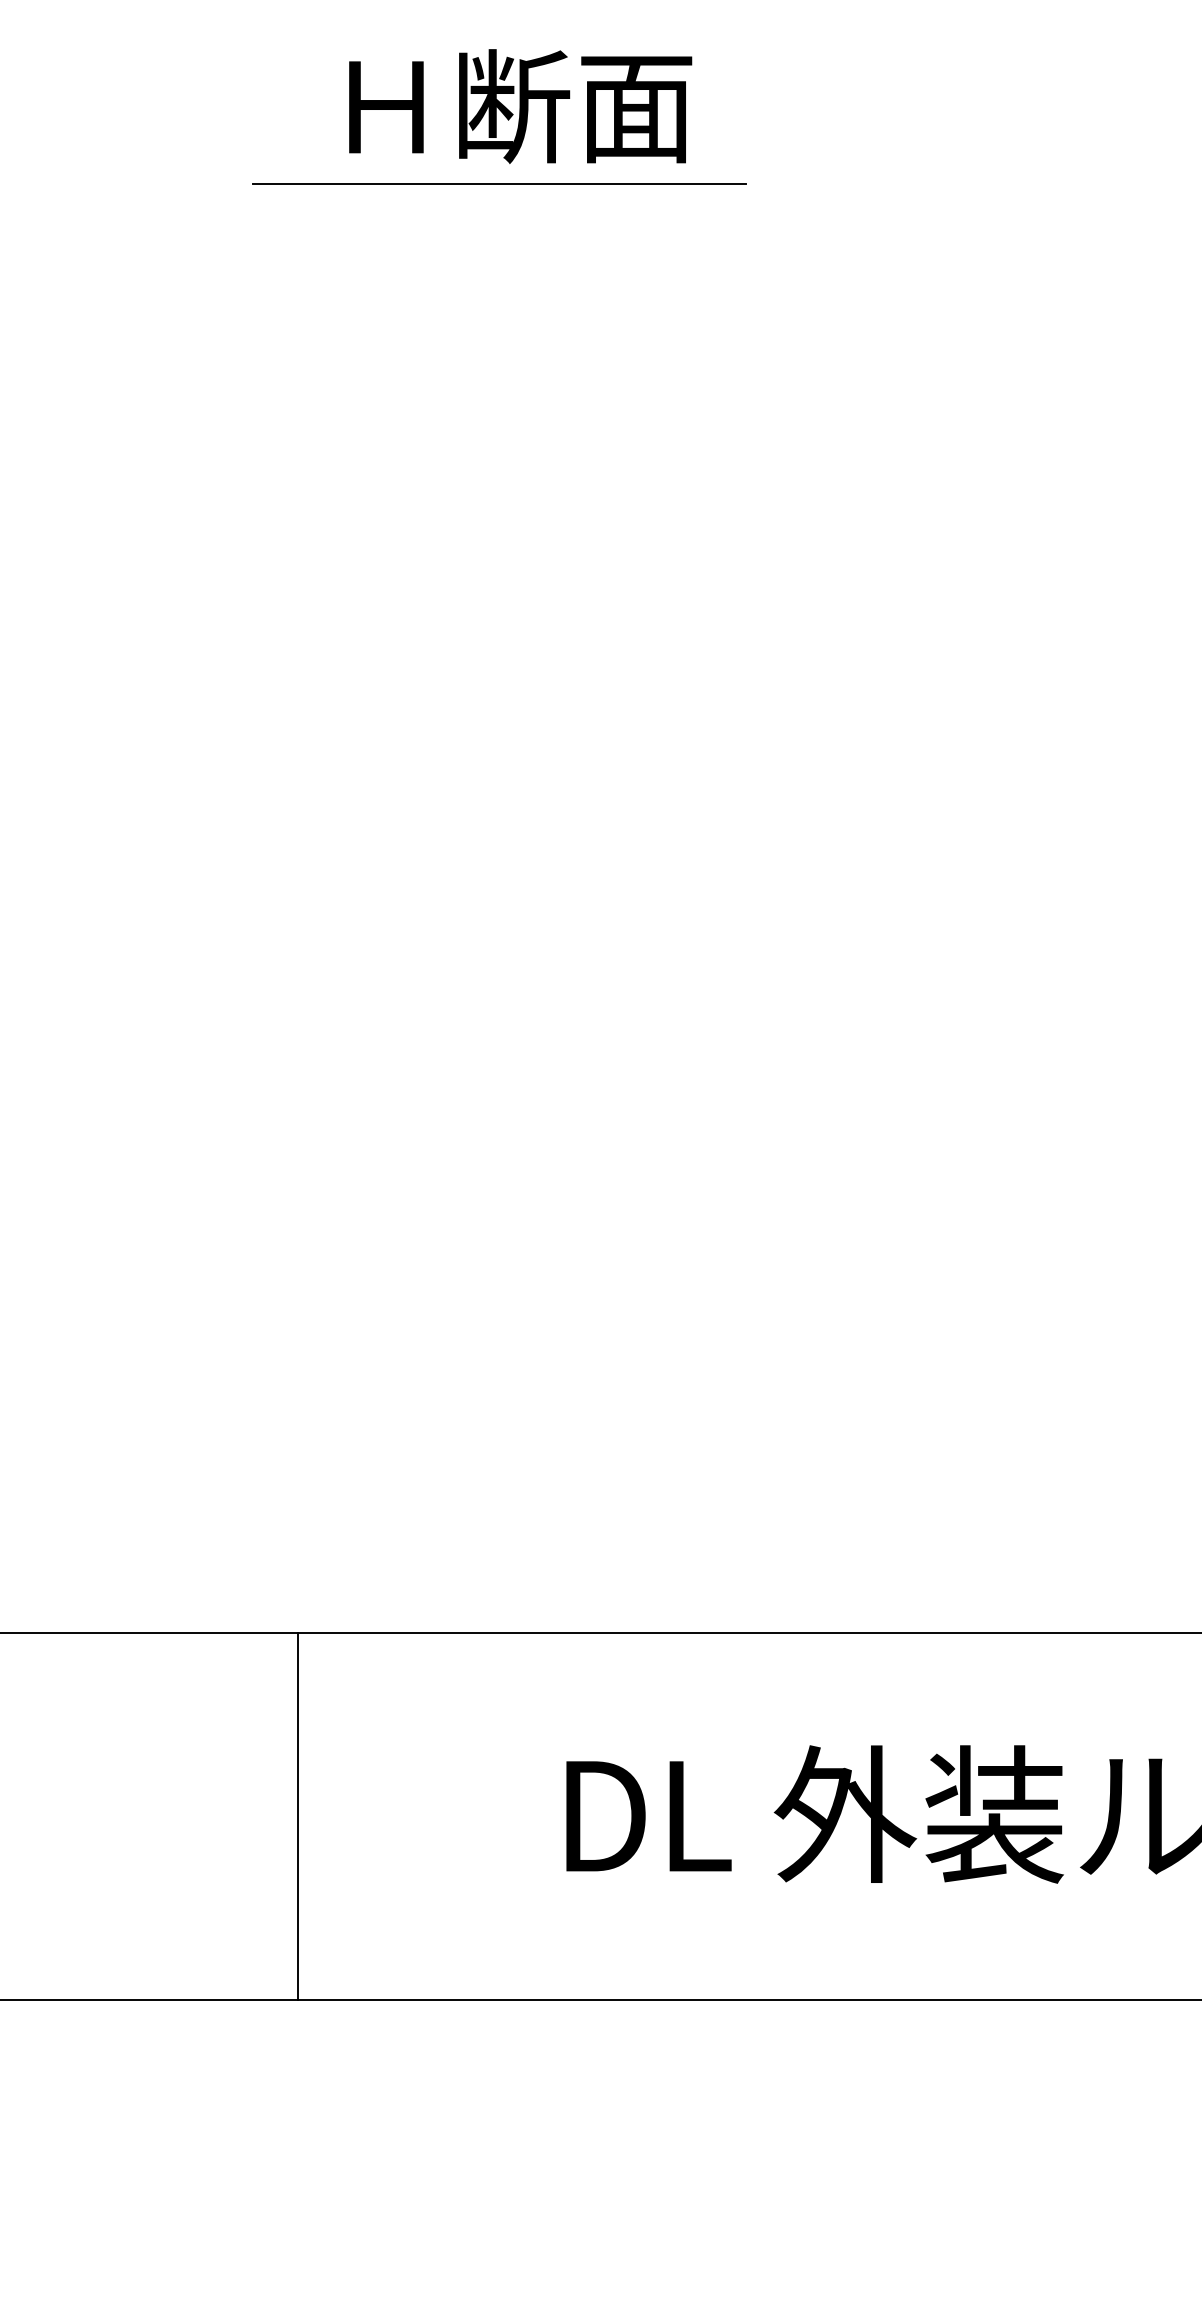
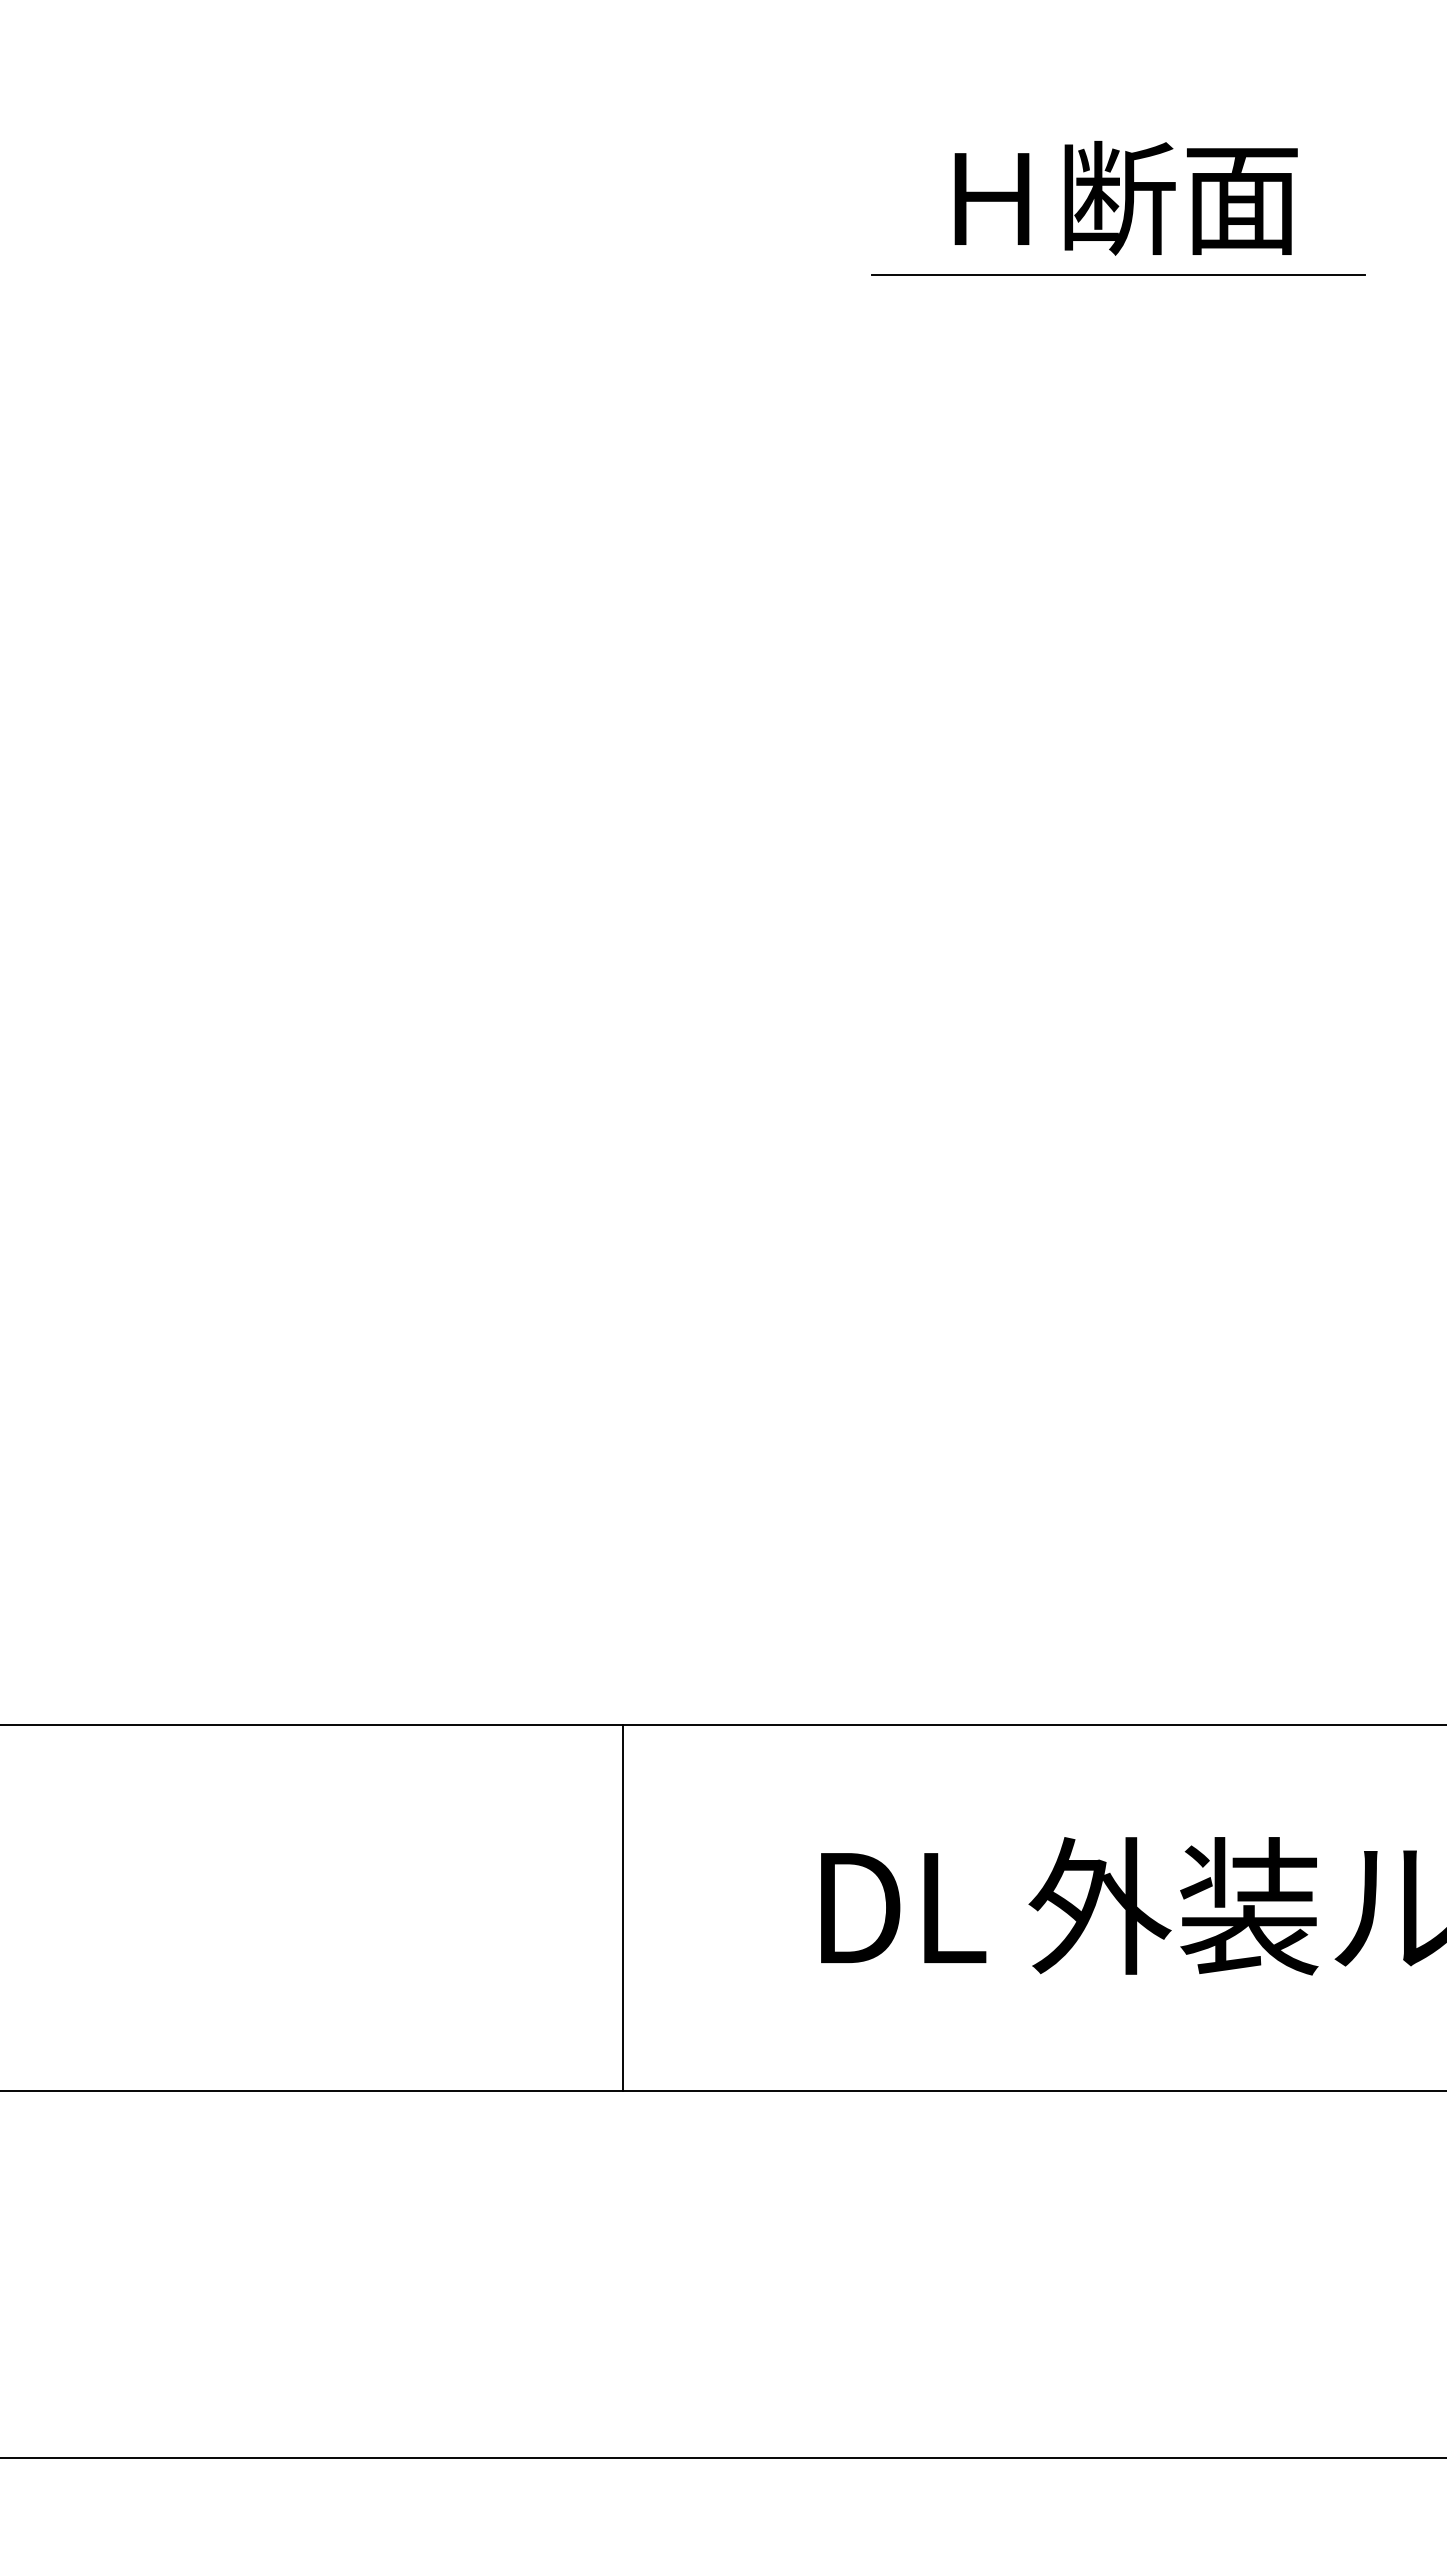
text: (519, 106) -> (1125, 198), moved
line: (499, 182) -> (1118, 274), moved
line: (297, 1815) -> (622, 1907), moved

